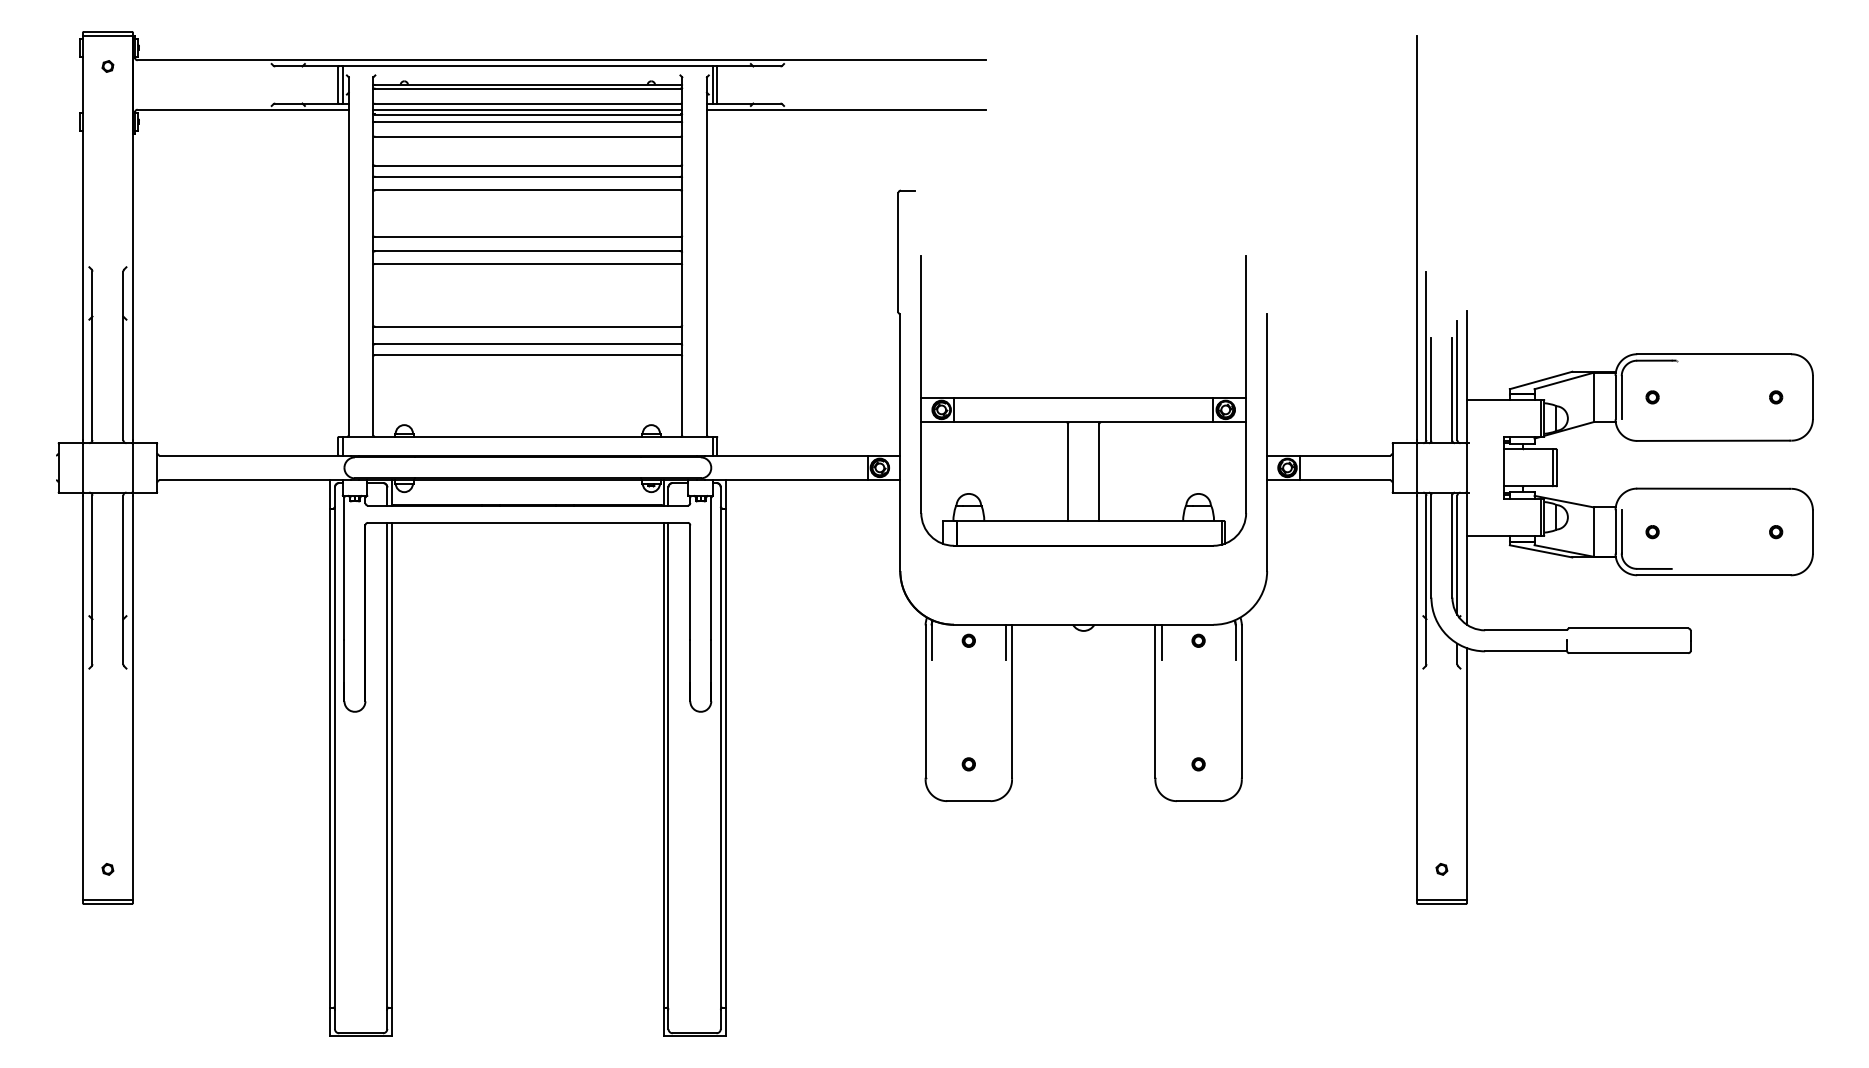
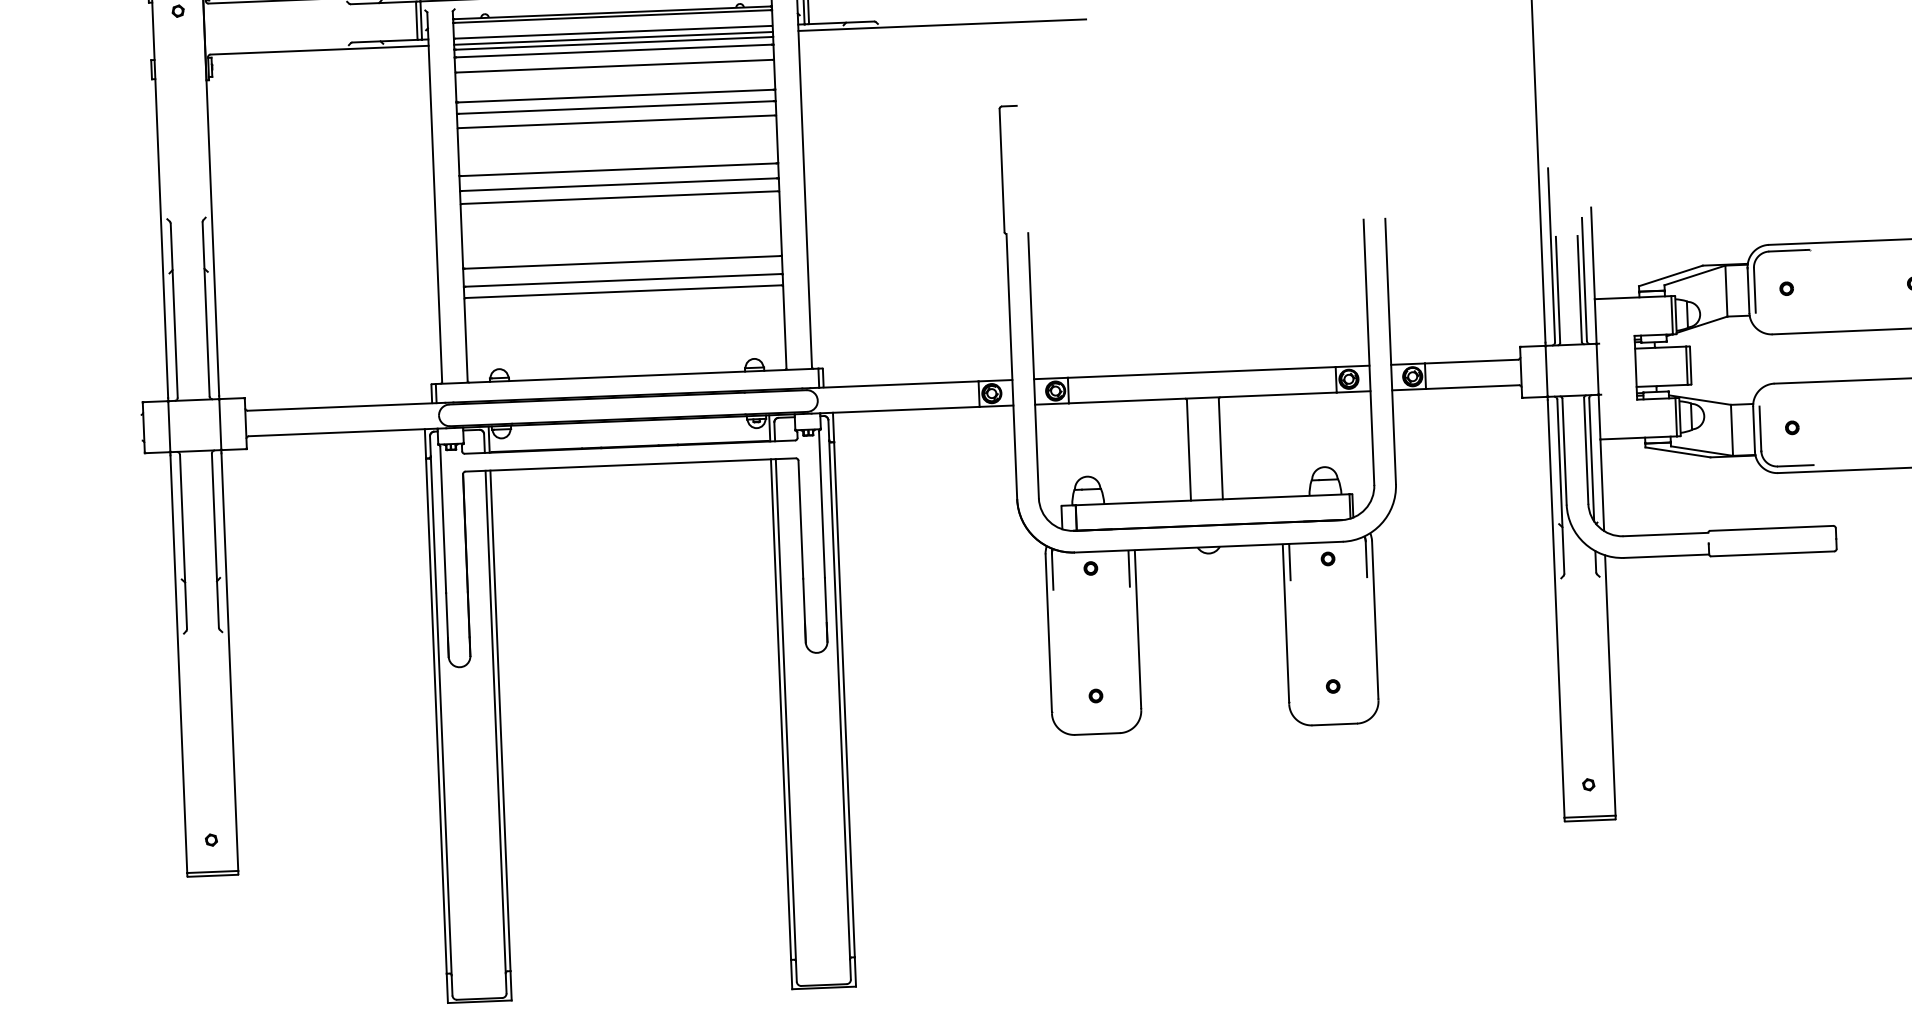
part: (1083, 400) -> (1201, 375), moved

